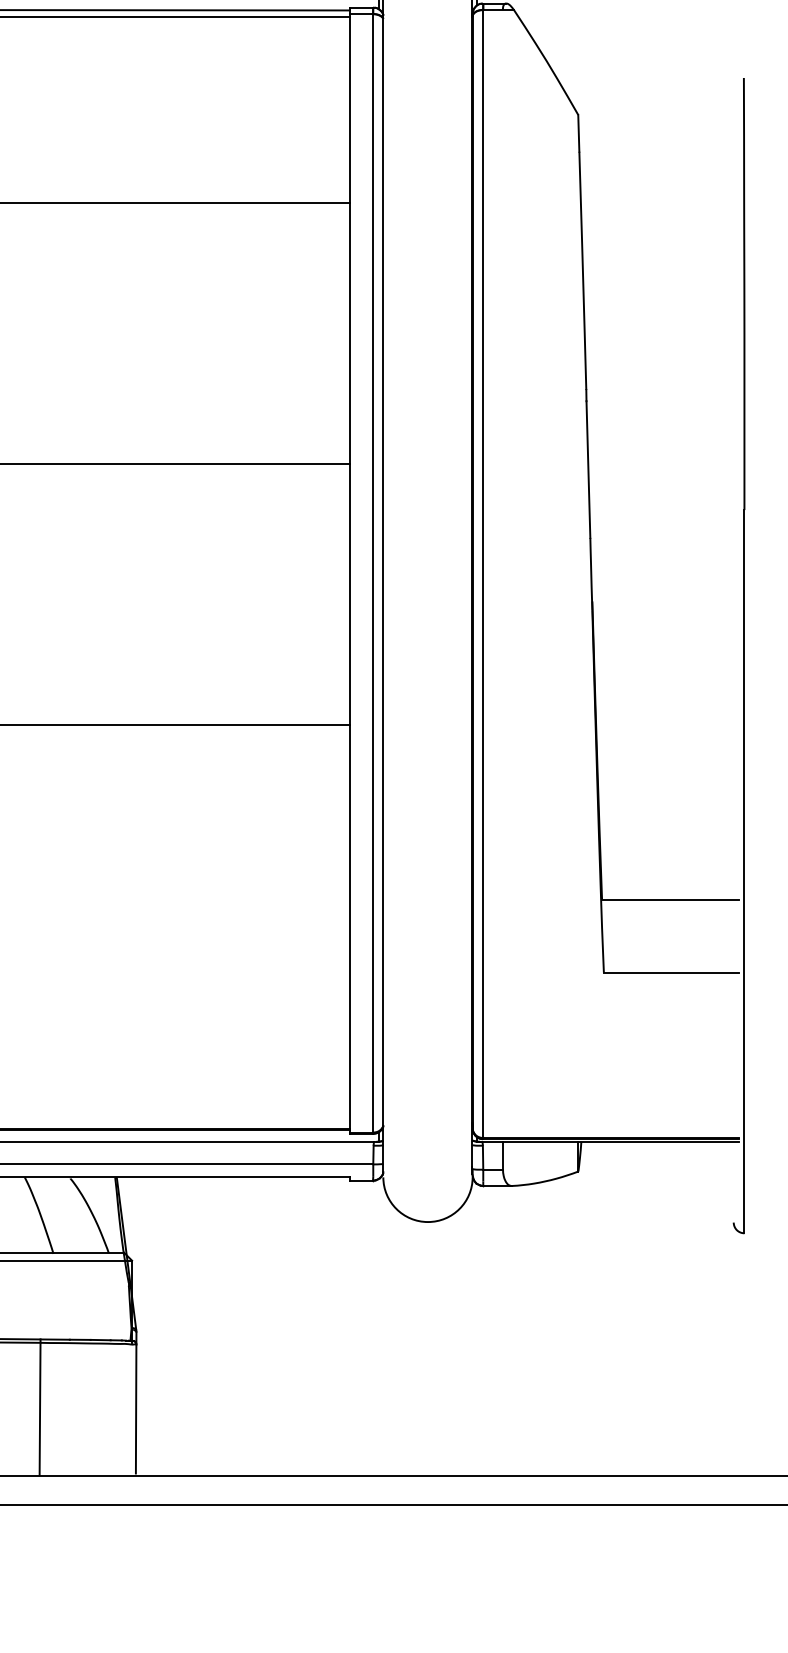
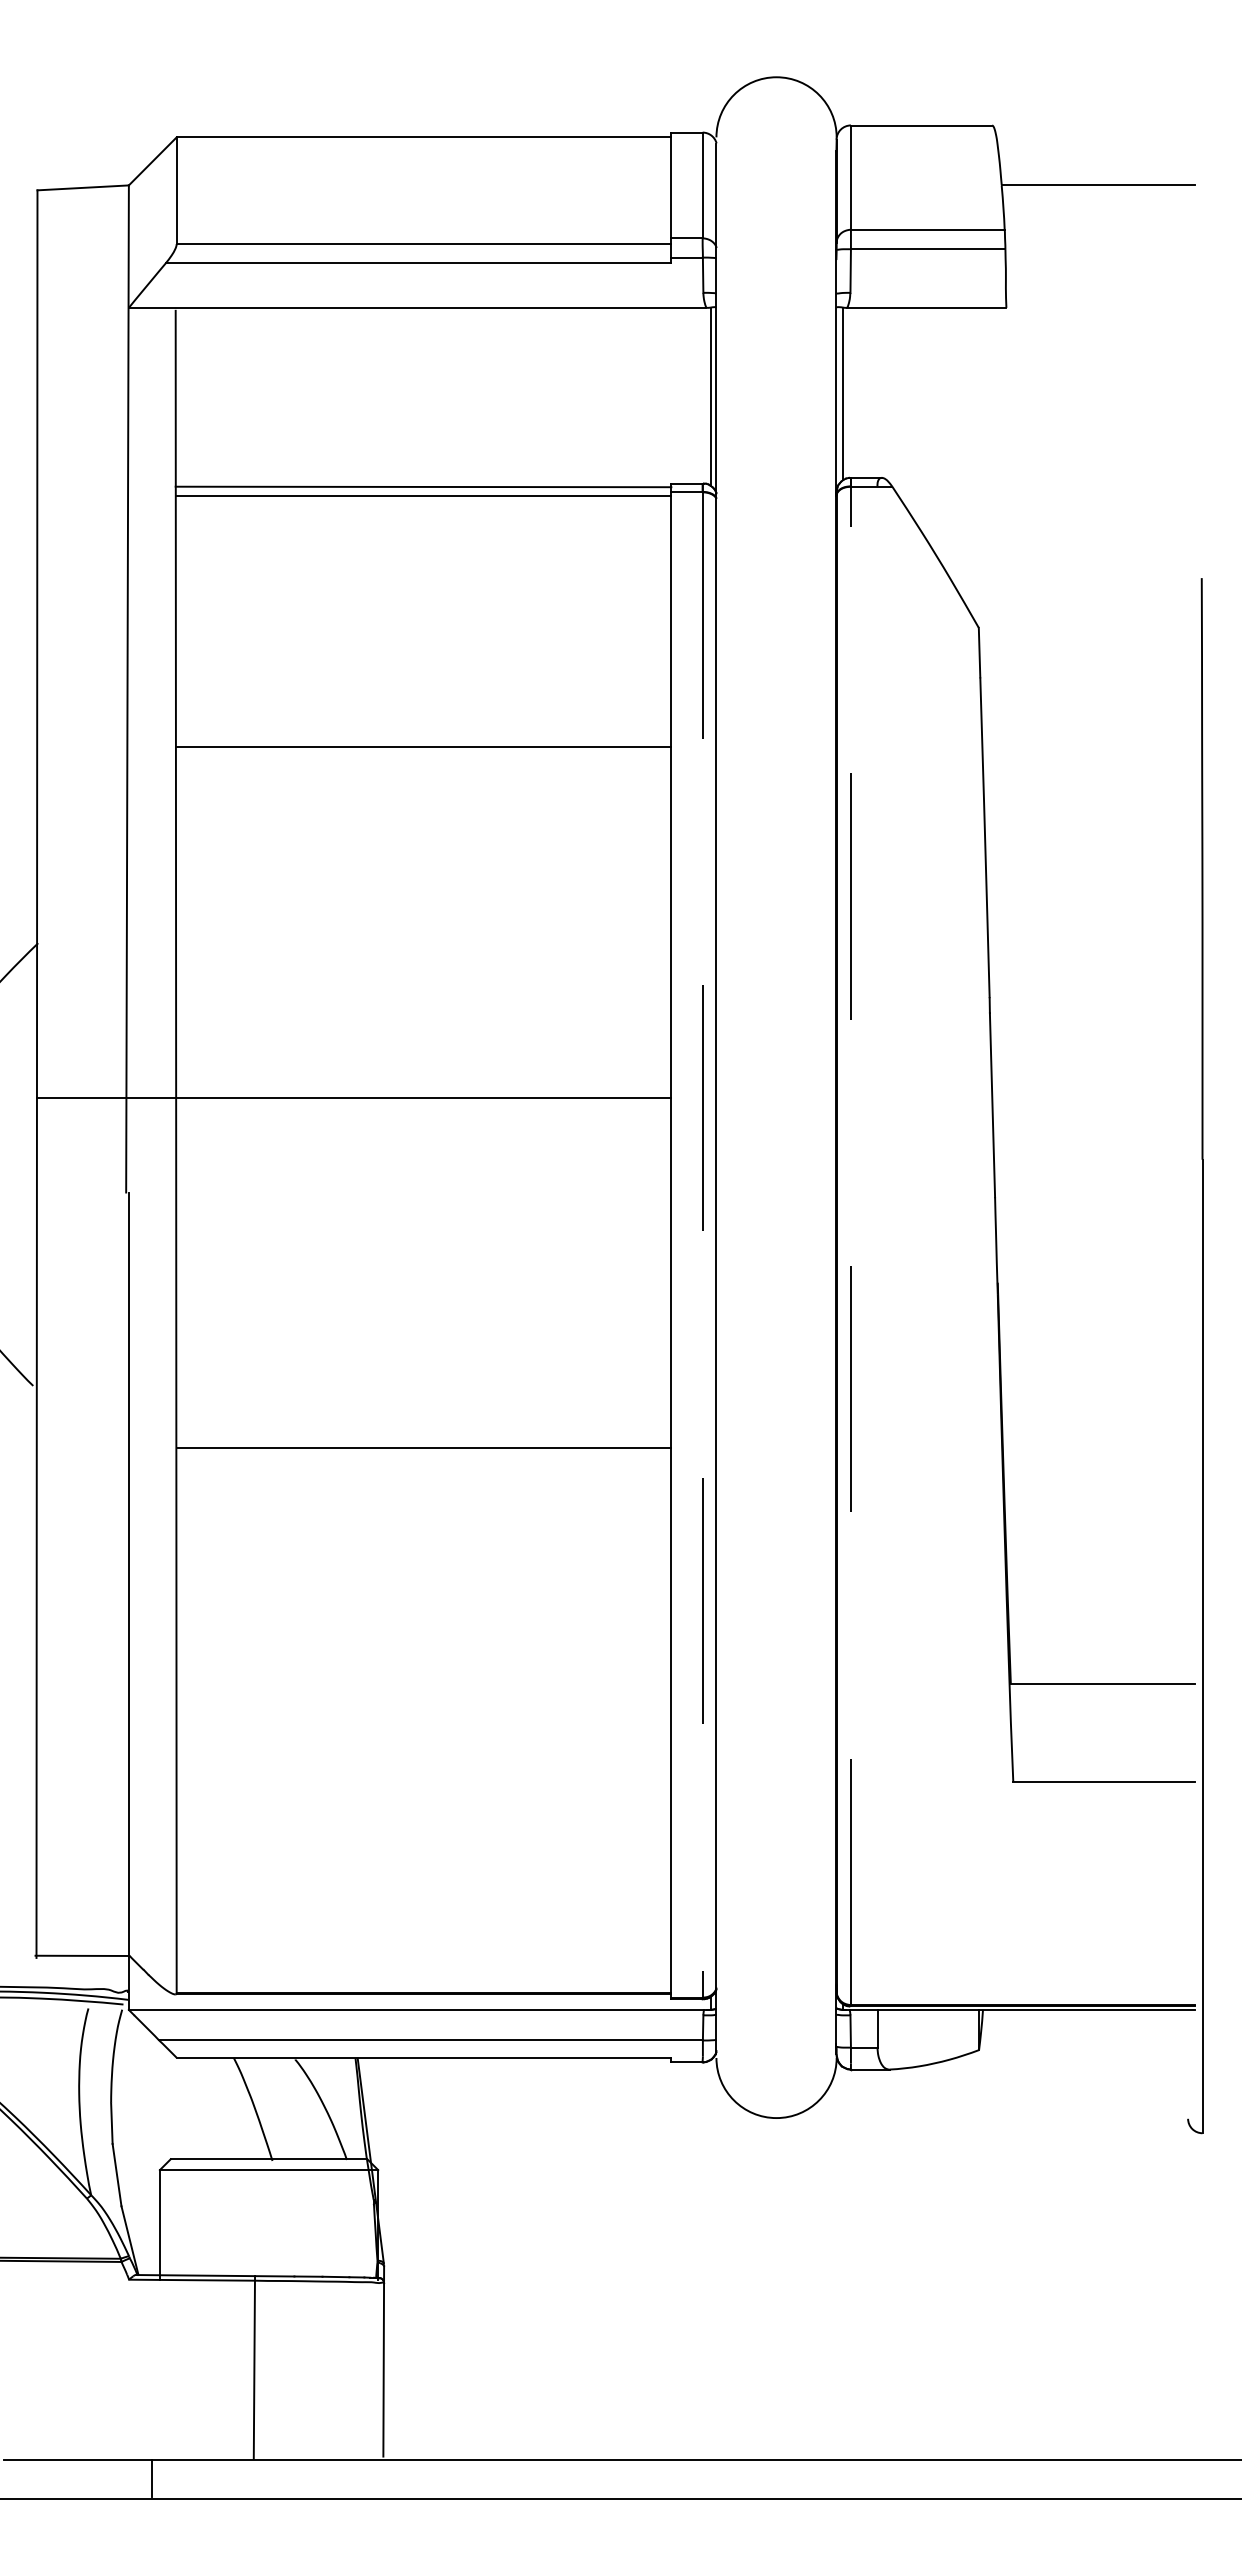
line: (372, 573) -> (702, 1245), solid -> dashed
line: (482, 573) -> (850, 1245), solid -> dashed

